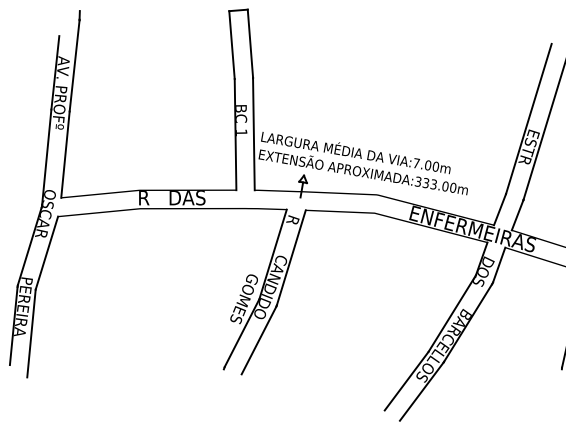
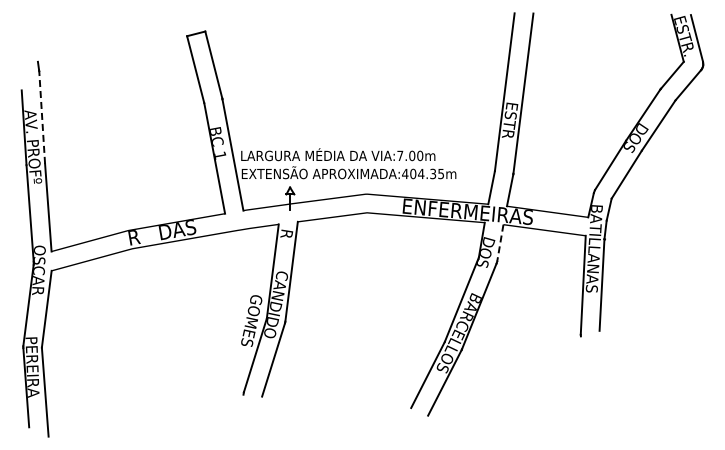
line: (74, 65) -> (42, 117), solid -> dashed
text: (436, 184) -> (423, 173), APROXIMADA:333.00m -> APROXIMADA:404.35m
line: (499, 265) -> (500, 243), solid -> dashed

